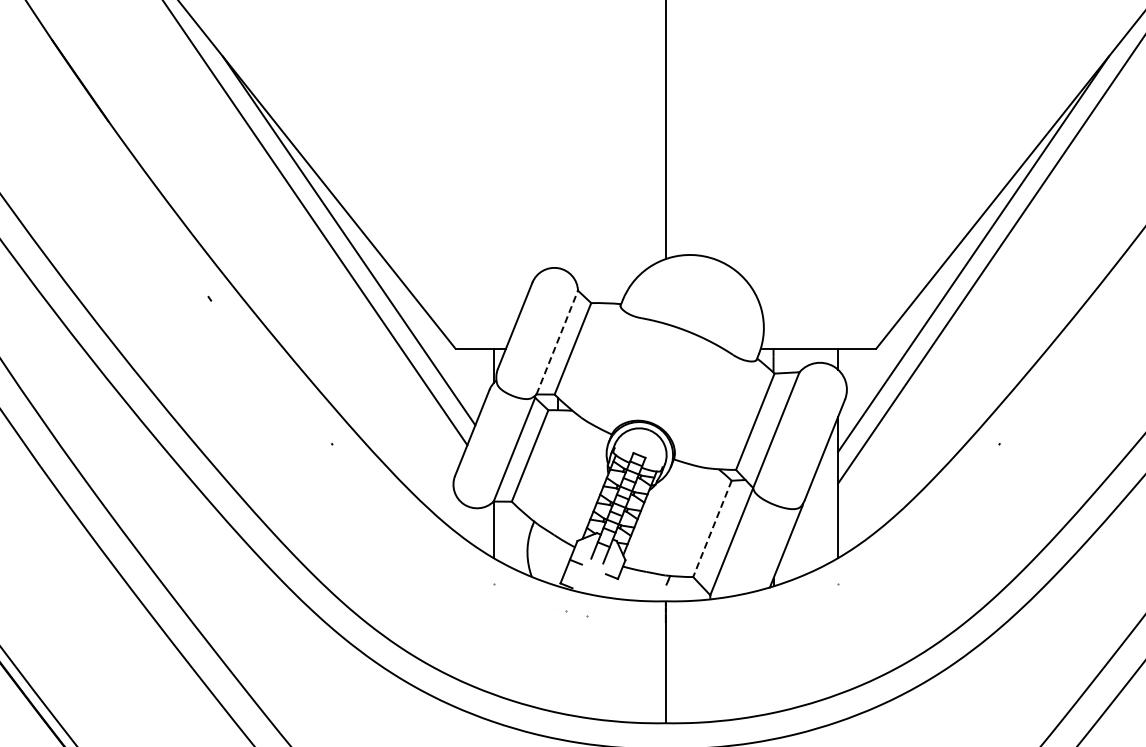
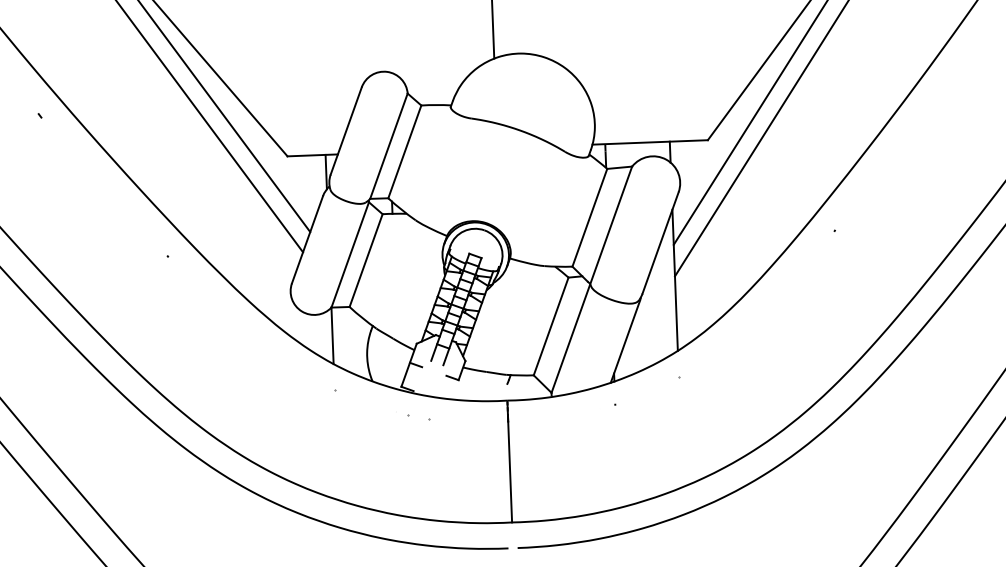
line: (557, 342) -> (389, 146), dashed -> solid
line: (712, 528) -> (551, 326), dashed -> solid

